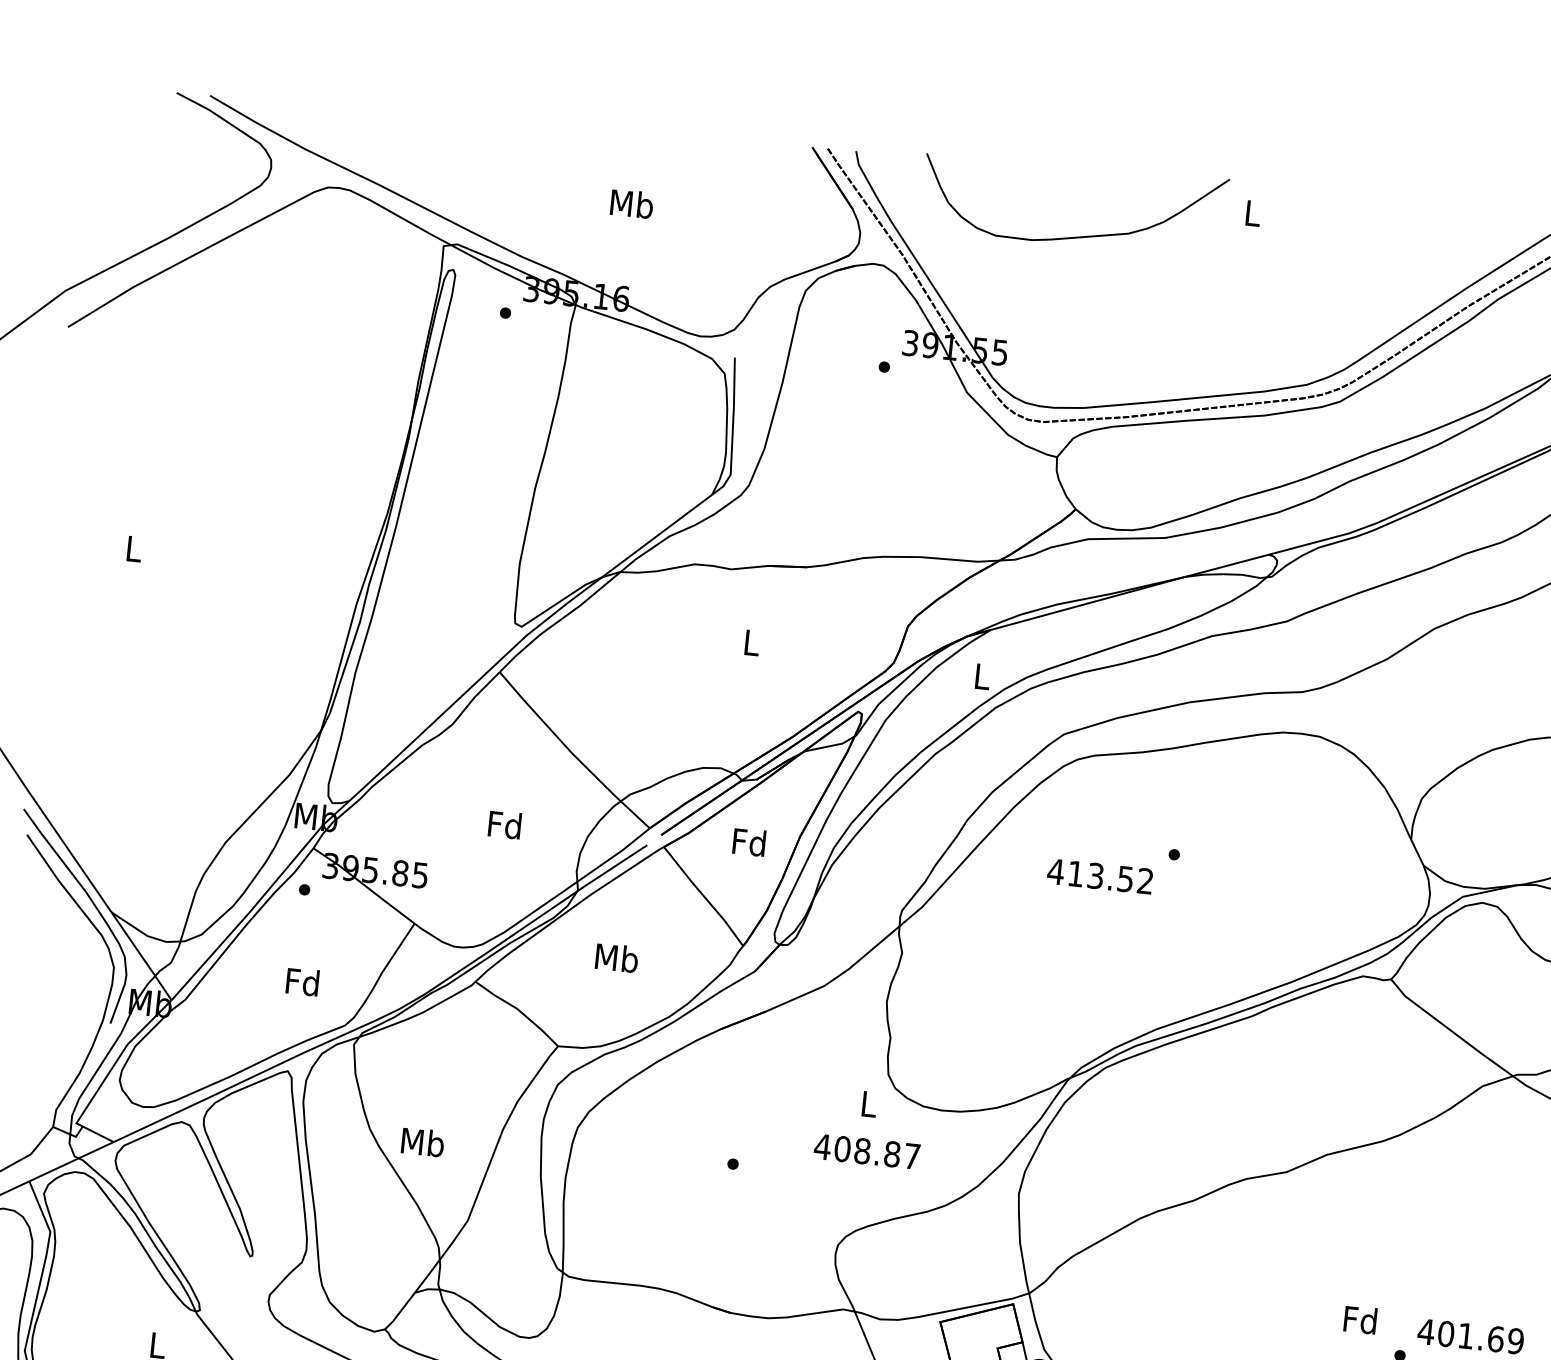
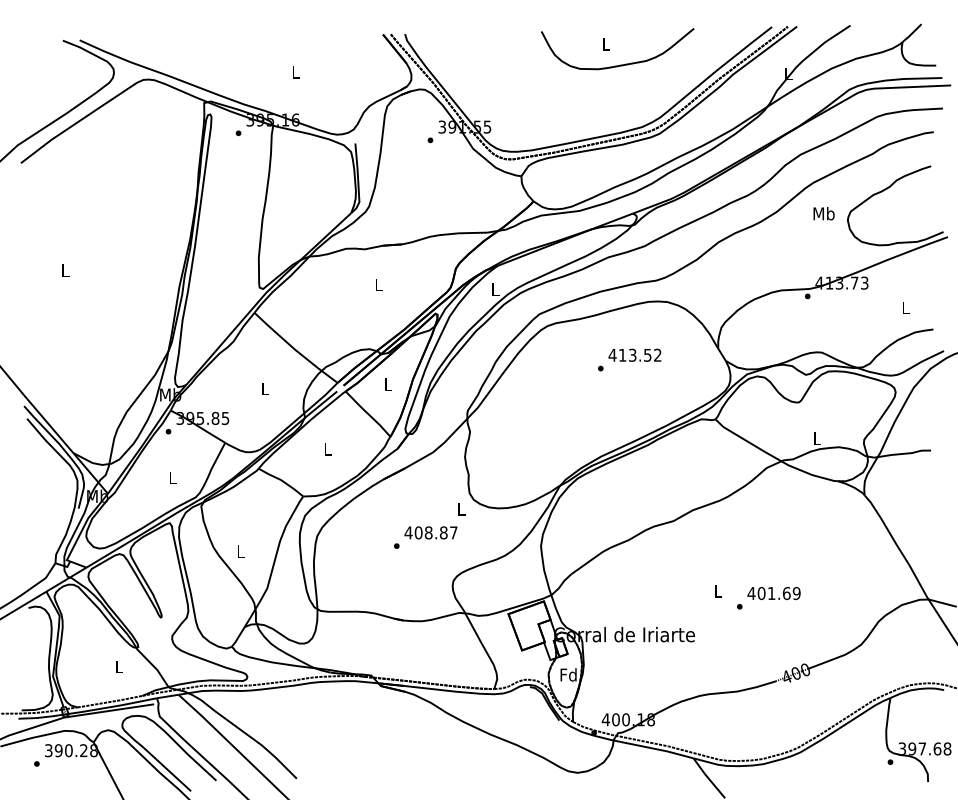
text: (631, 202) -> (295, 71), Mb -> L
curve: (1076, 235) -> (620, 64), moved
text: (505, 824) -> (265, 388), Fd -> L
text: (748, 841) -> (387, 384), Fd -> L
text: (1099, 874) -> (634, 354), moved
text: (615, 958) -> (327, 449), Mb -> L
text: (302, 981) -> (172, 477), Fd -> L
text: (422, 1142) -> (240, 551), Mb -> L
text: (866, 1150) -> (430, 532), moved
text: (1361, 1319) -> (718, 590), Fd -> L

